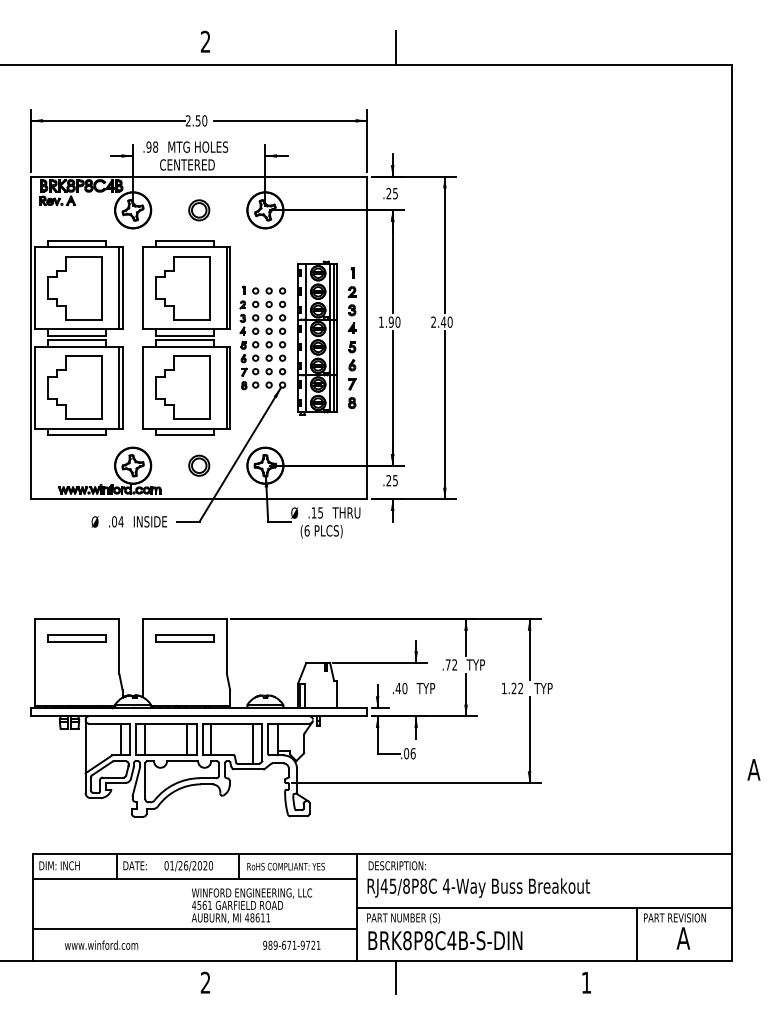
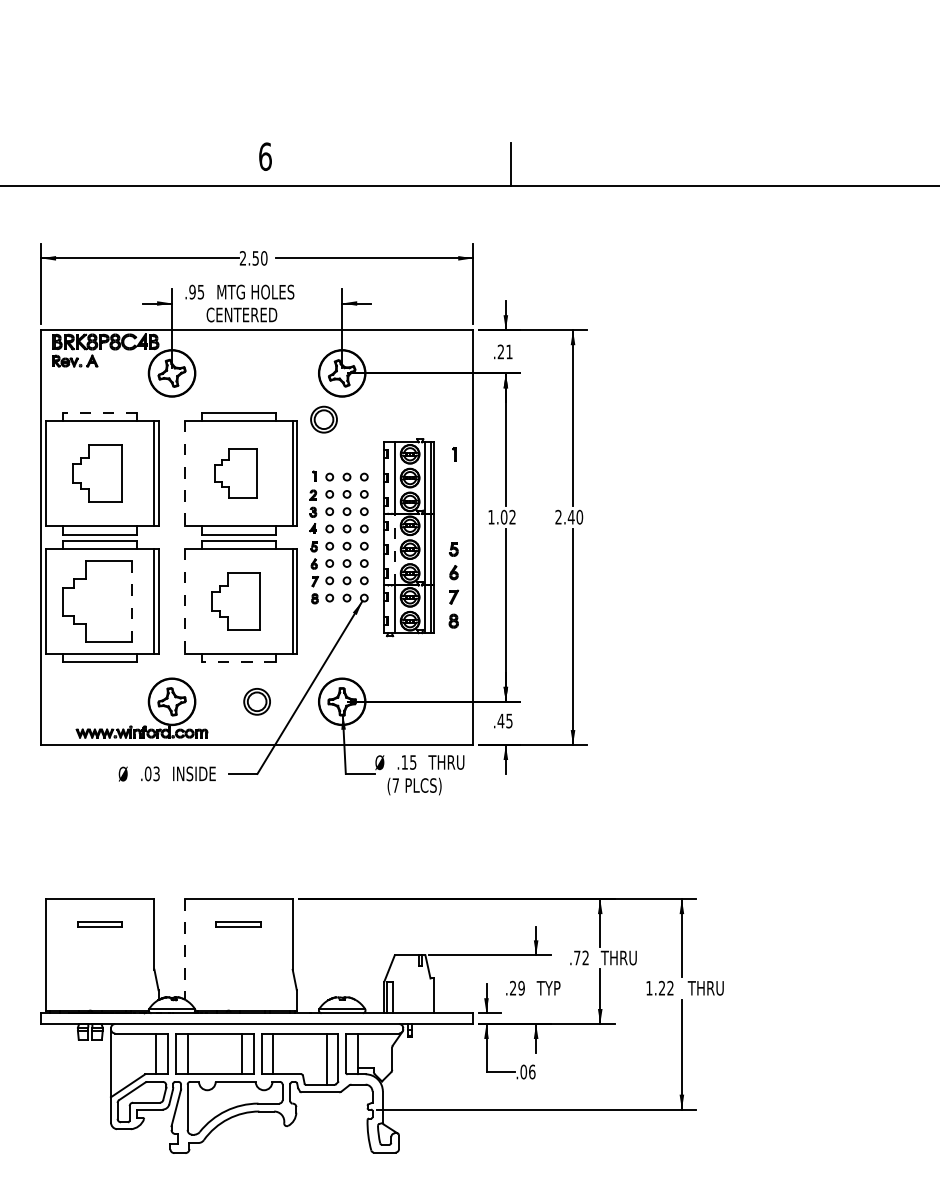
text: (205, 41) -> (265, 156), 2 -> 6
text: (155, 146) -> (200, 291), .98 -> .95
text: (395, 193) -> (509, 351), .25 -> .21
part: (199, 210) -> (324, 419), moved
line: (77, 240) -> (100, 412), solid -> dashed
part: (74, 288) -> (96, 473), size x0.7
line: (142, 288) -> (184, 473), solid -> dashed
part: (182, 288) -> (235, 473), size x0.6
part: (351, 309) -> (452, 500), removed
text: (394, 321) -> (508, 516), 1.90 -> 1.02
line: (306, 347) -> (395, 549), solid -> dashed
line: (102, 387) -> (132, 601), solid -> dashed
part: (182, 387) -> (235, 601), size x0.7
line: (142, 388) -> (184, 602), solid -> dashed
line: (184, 435) -> (238, 662), solid -> dashed
text: (388, 480) -> (500, 720), .25 -> .45
text: (120, 521) -> (155, 773), .04 -> .03
text: (306, 530) -> (395, 785), (6 -> (7
part: (76, 638) -> (99, 923), size x0.6
part: (184, 638) -> (238, 923), size x0.6
line: (142, 658) -> (184, 949), solid -> dashed
text: (483, 664) -> (622, 957), TYP -> THRU
text: (401, 688) -> (517, 988), .40 -> .29
text: (551, 688) -> (710, 988), TYP -> THRU

